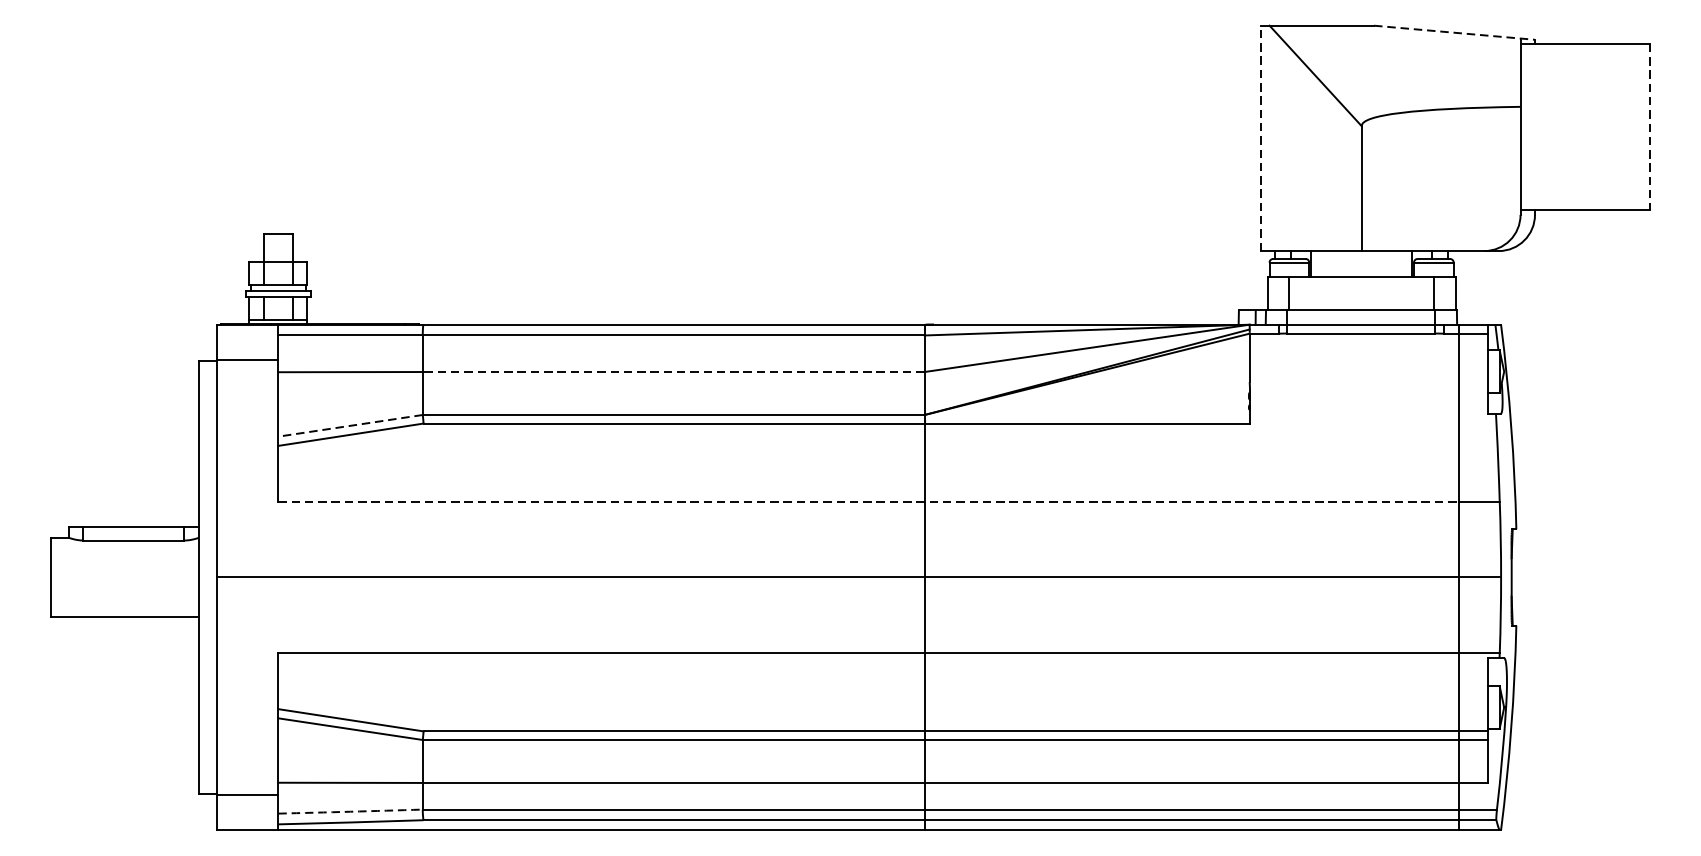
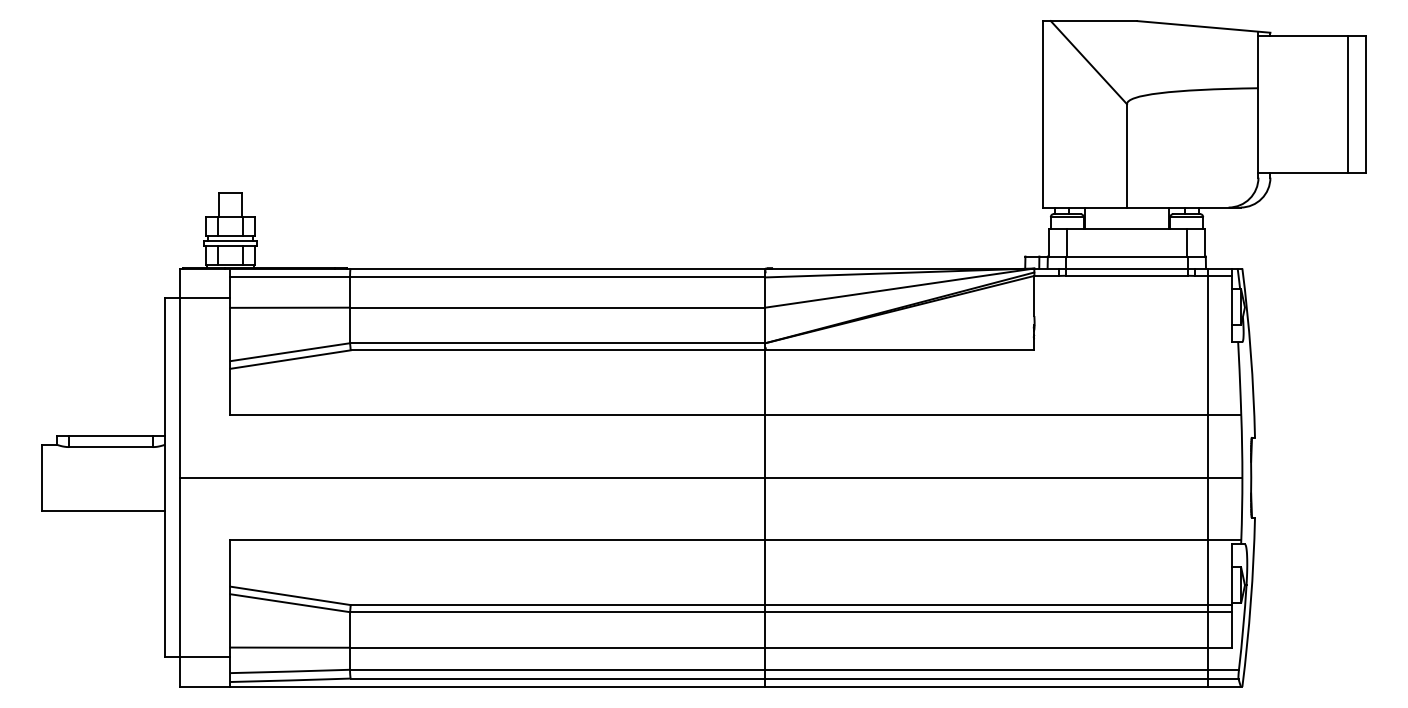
line: (1454, 32) -> (1203, 26), dashed -> solid
line: (1628, 126) -> (1347, 104), added
line: (1649, 126) -> (1365, 104), dashed -> solid
line: (1260, 137) -> (1043, 113), dashed -> solid
line: (673, 371) -> (557, 307), dashed -> solid
line: (349, 426) -> (289, 352), dashed -> solid
line: (869, 502) -> (719, 415), dashed -> solid
arc: (350, 811) -> (290, 671), dashed -> solid

